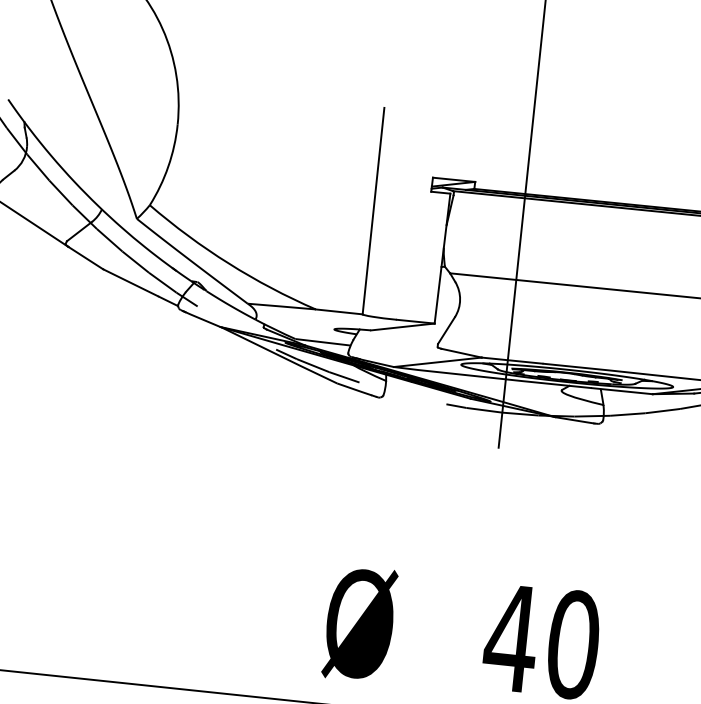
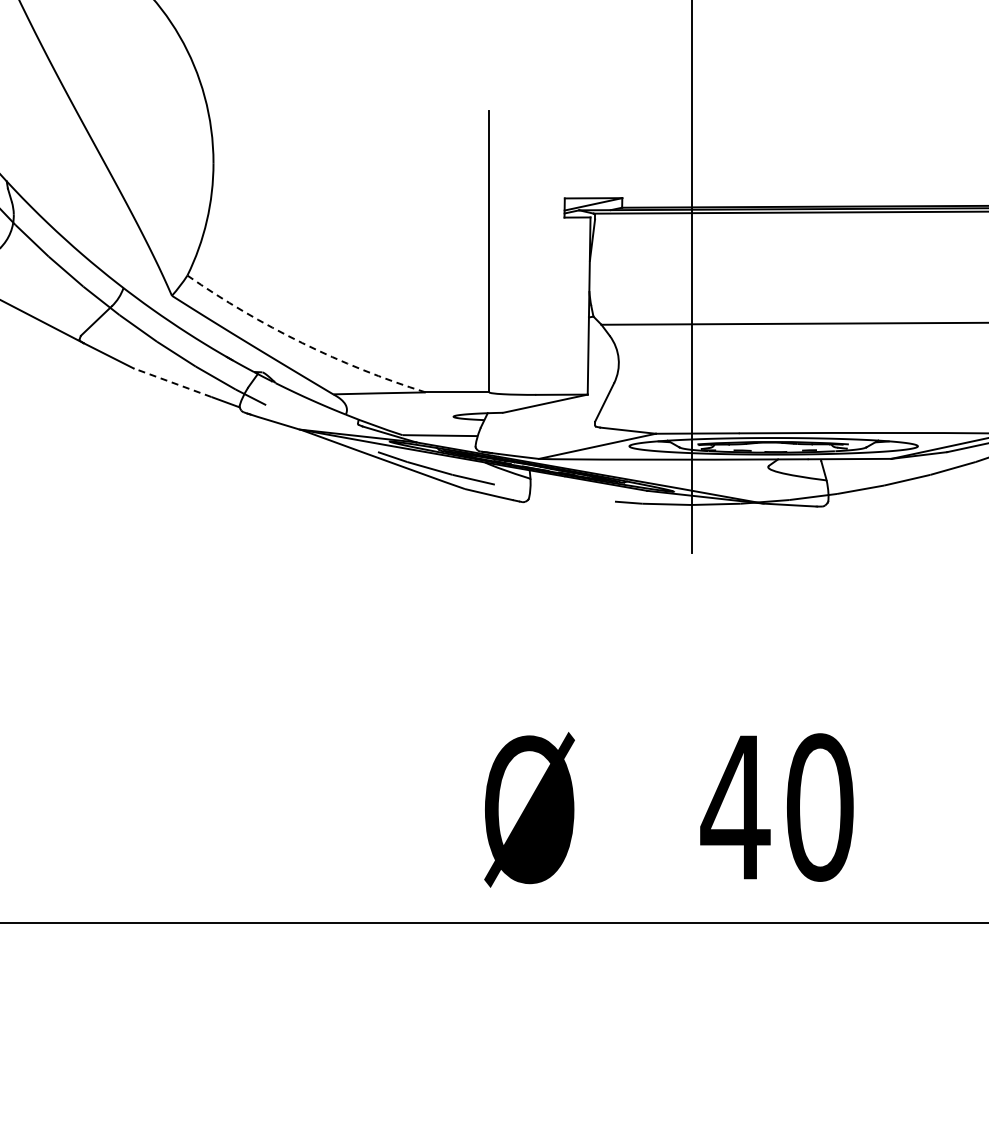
arc: (229, 263) -> (302, 342), solid -> dashed
line: (130, 282) -> (172, 382), solid -> dashed

